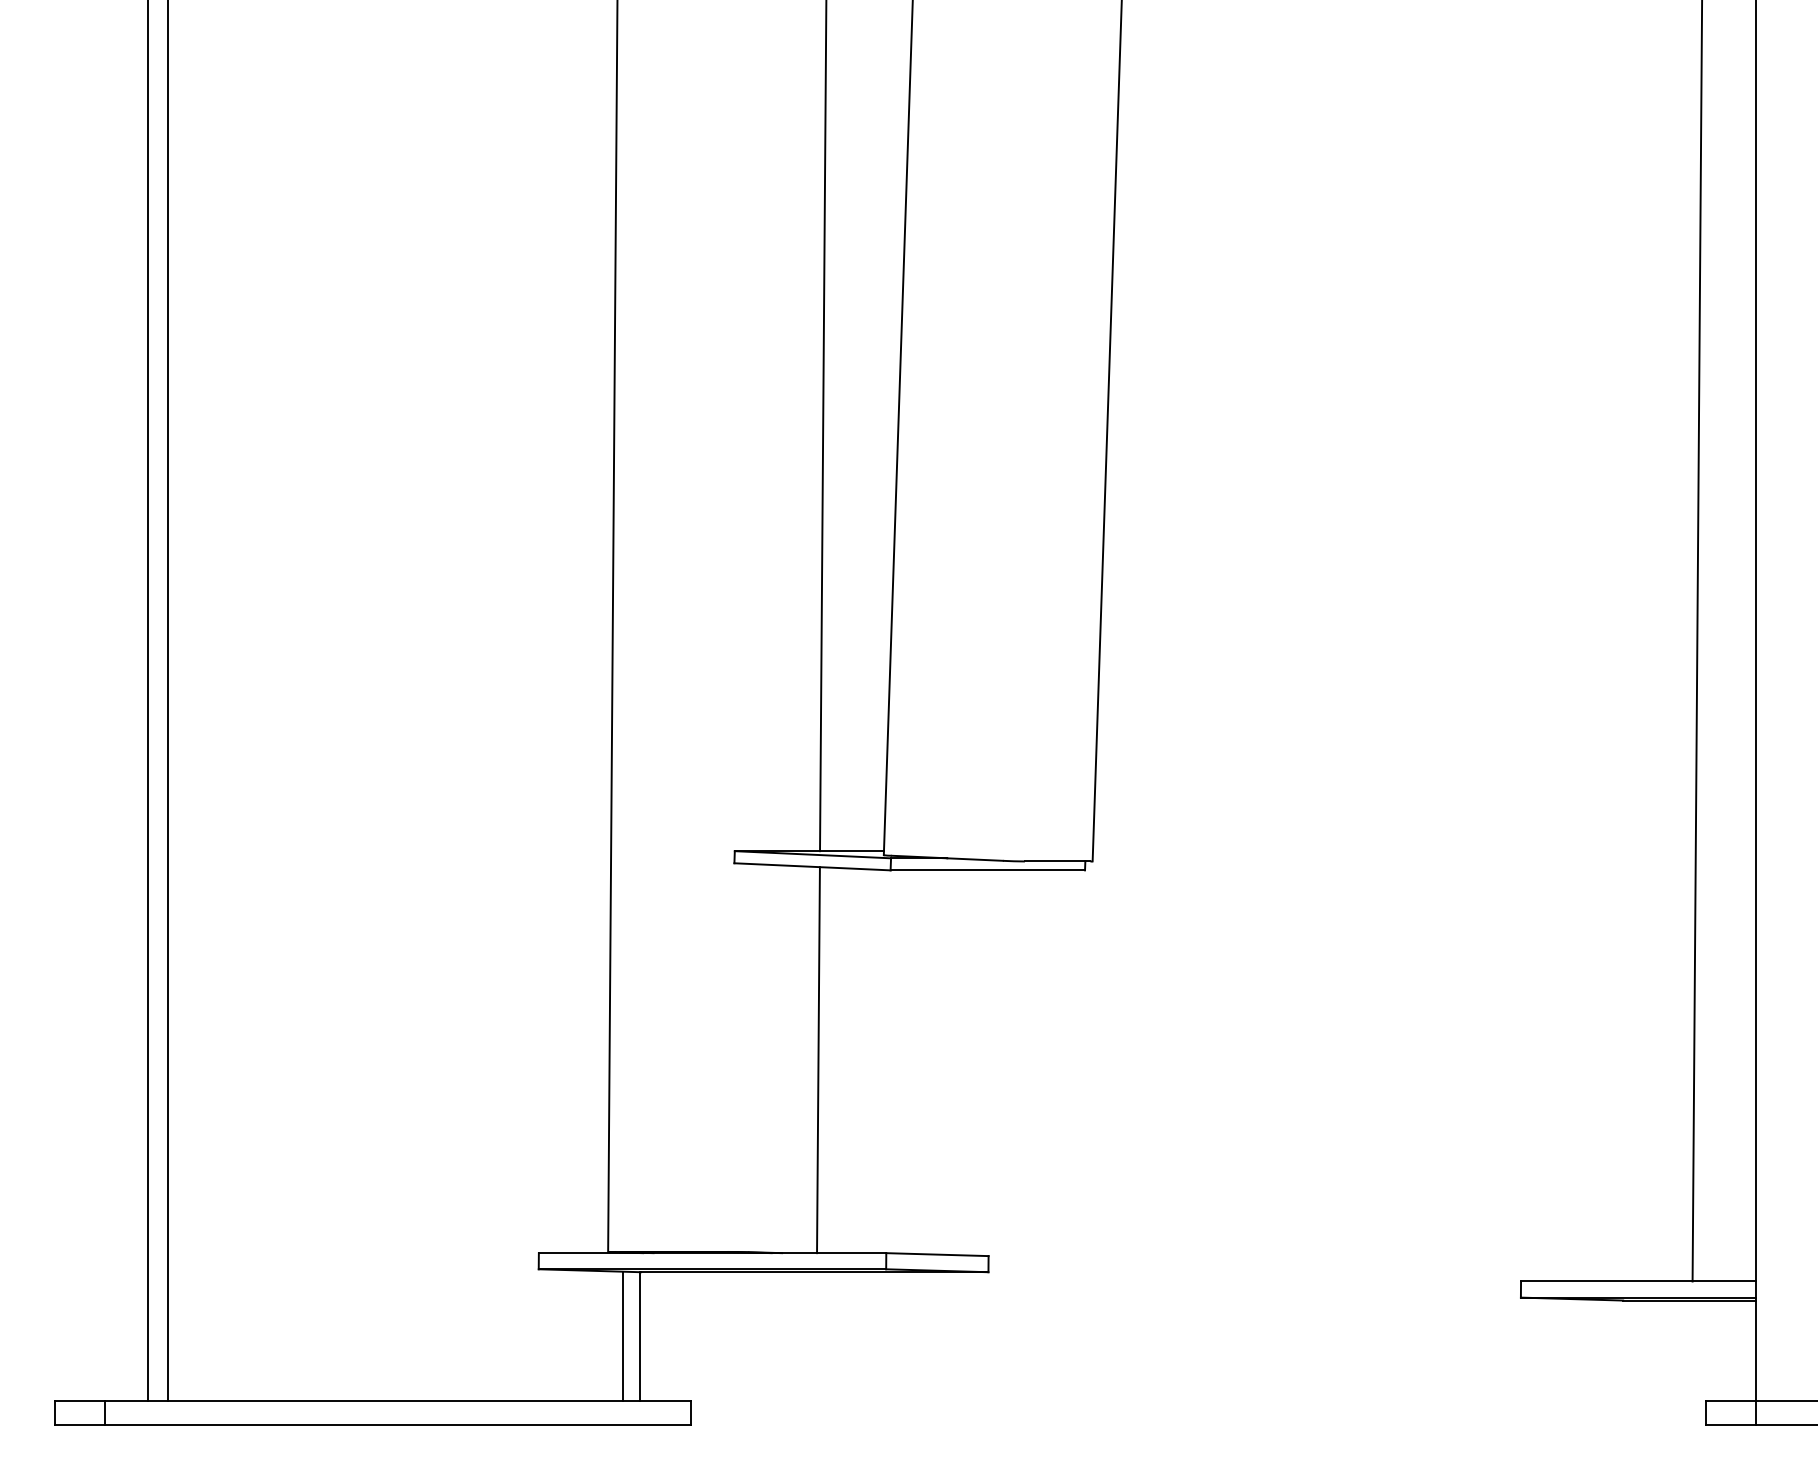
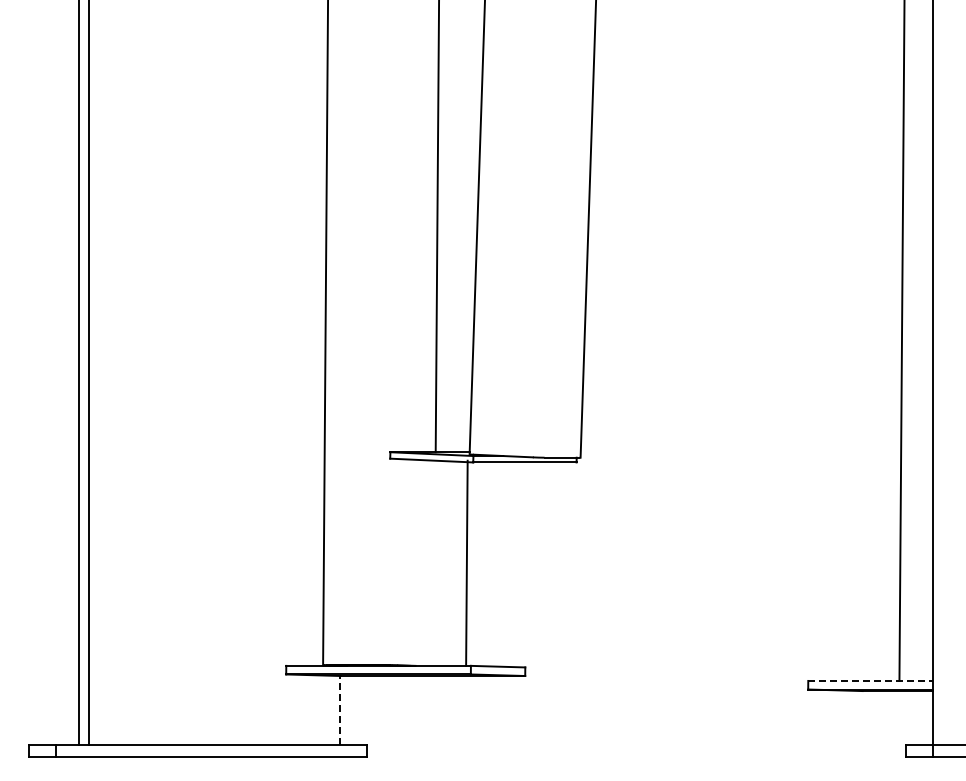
line: (817, 1058) -> (466, 562), moved
line: (1638, 1280) -> (870, 680), solid -> dashed
line: (622, 1335) -> (330, 709), removed
line: (640, 1335) -> (340, 709), solid -> dashed

